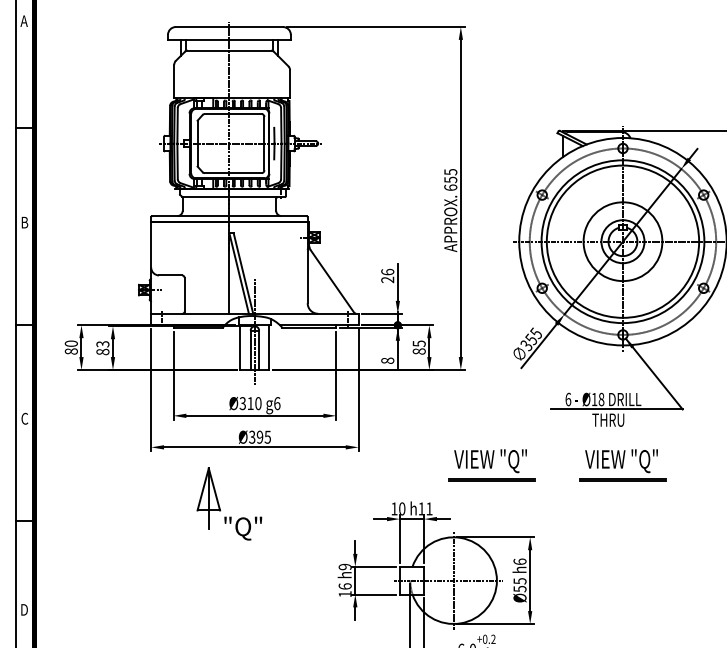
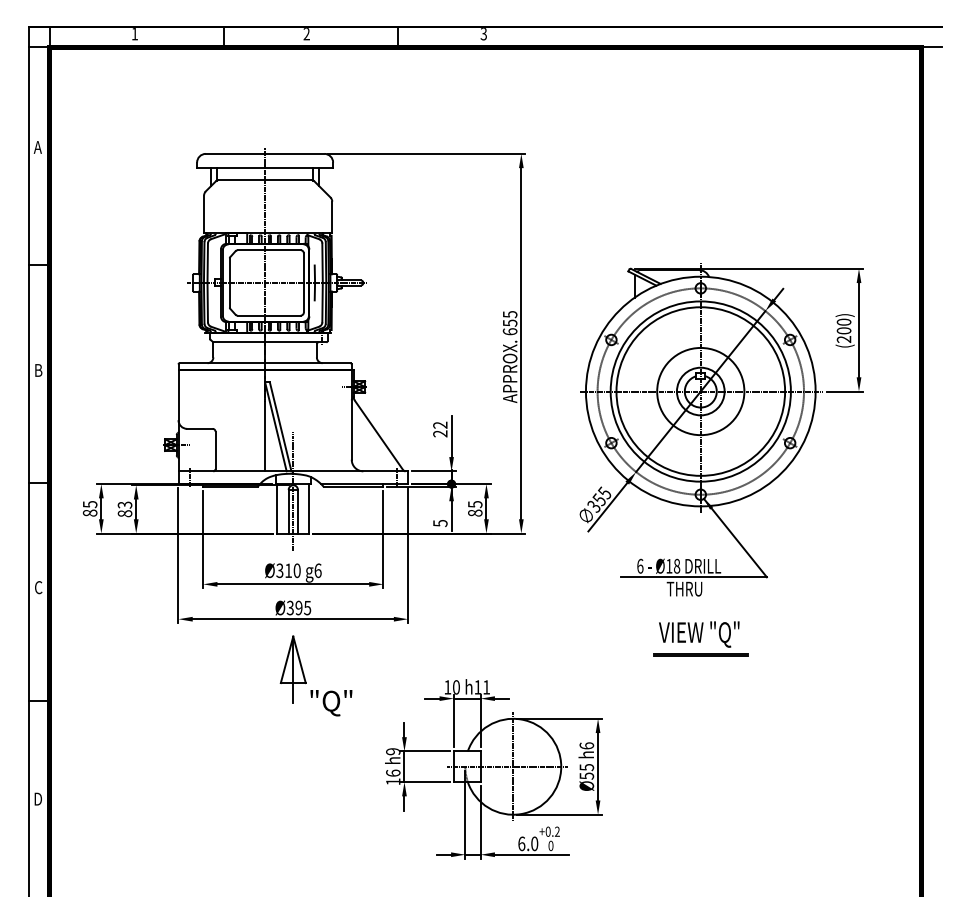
text: (387, 271) -> (440, 424), 26 -> 22
text: (70, 343) -> (89, 504), 80 -> 85
text: (387, 360) -> (440, 523), 8 -> 5
part: (491, 464) -> (555, 638), removed
part: (219, 505) -> (305, 677), moved

